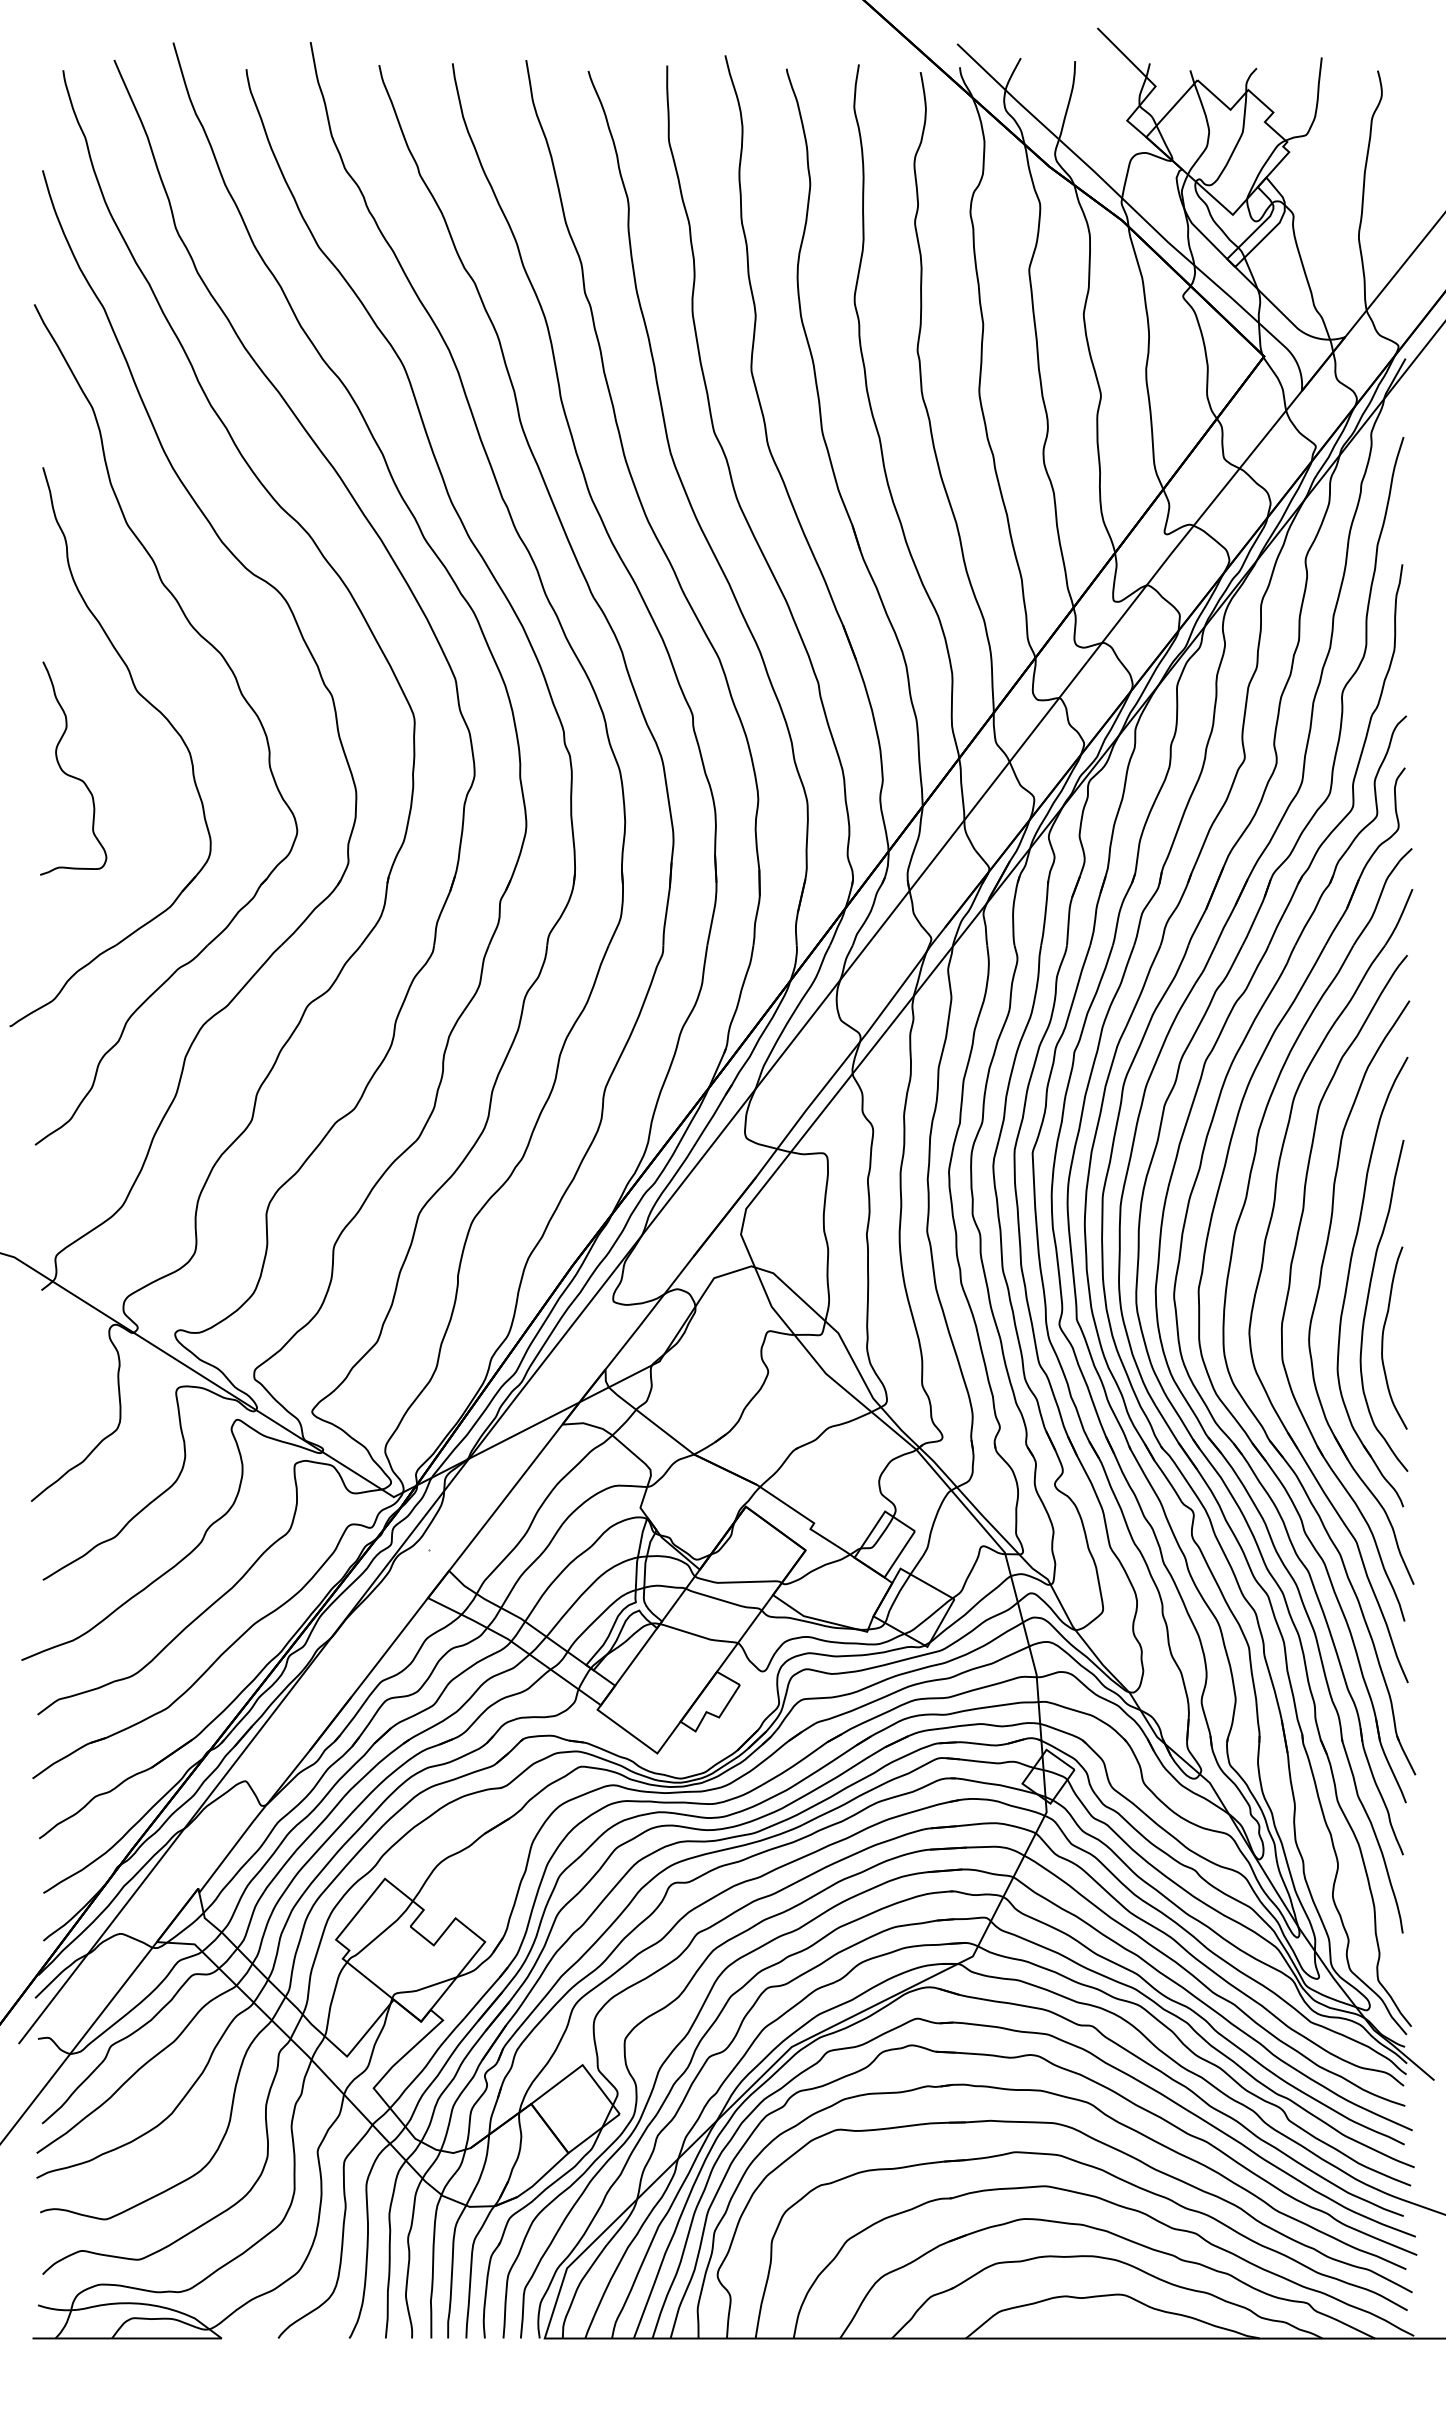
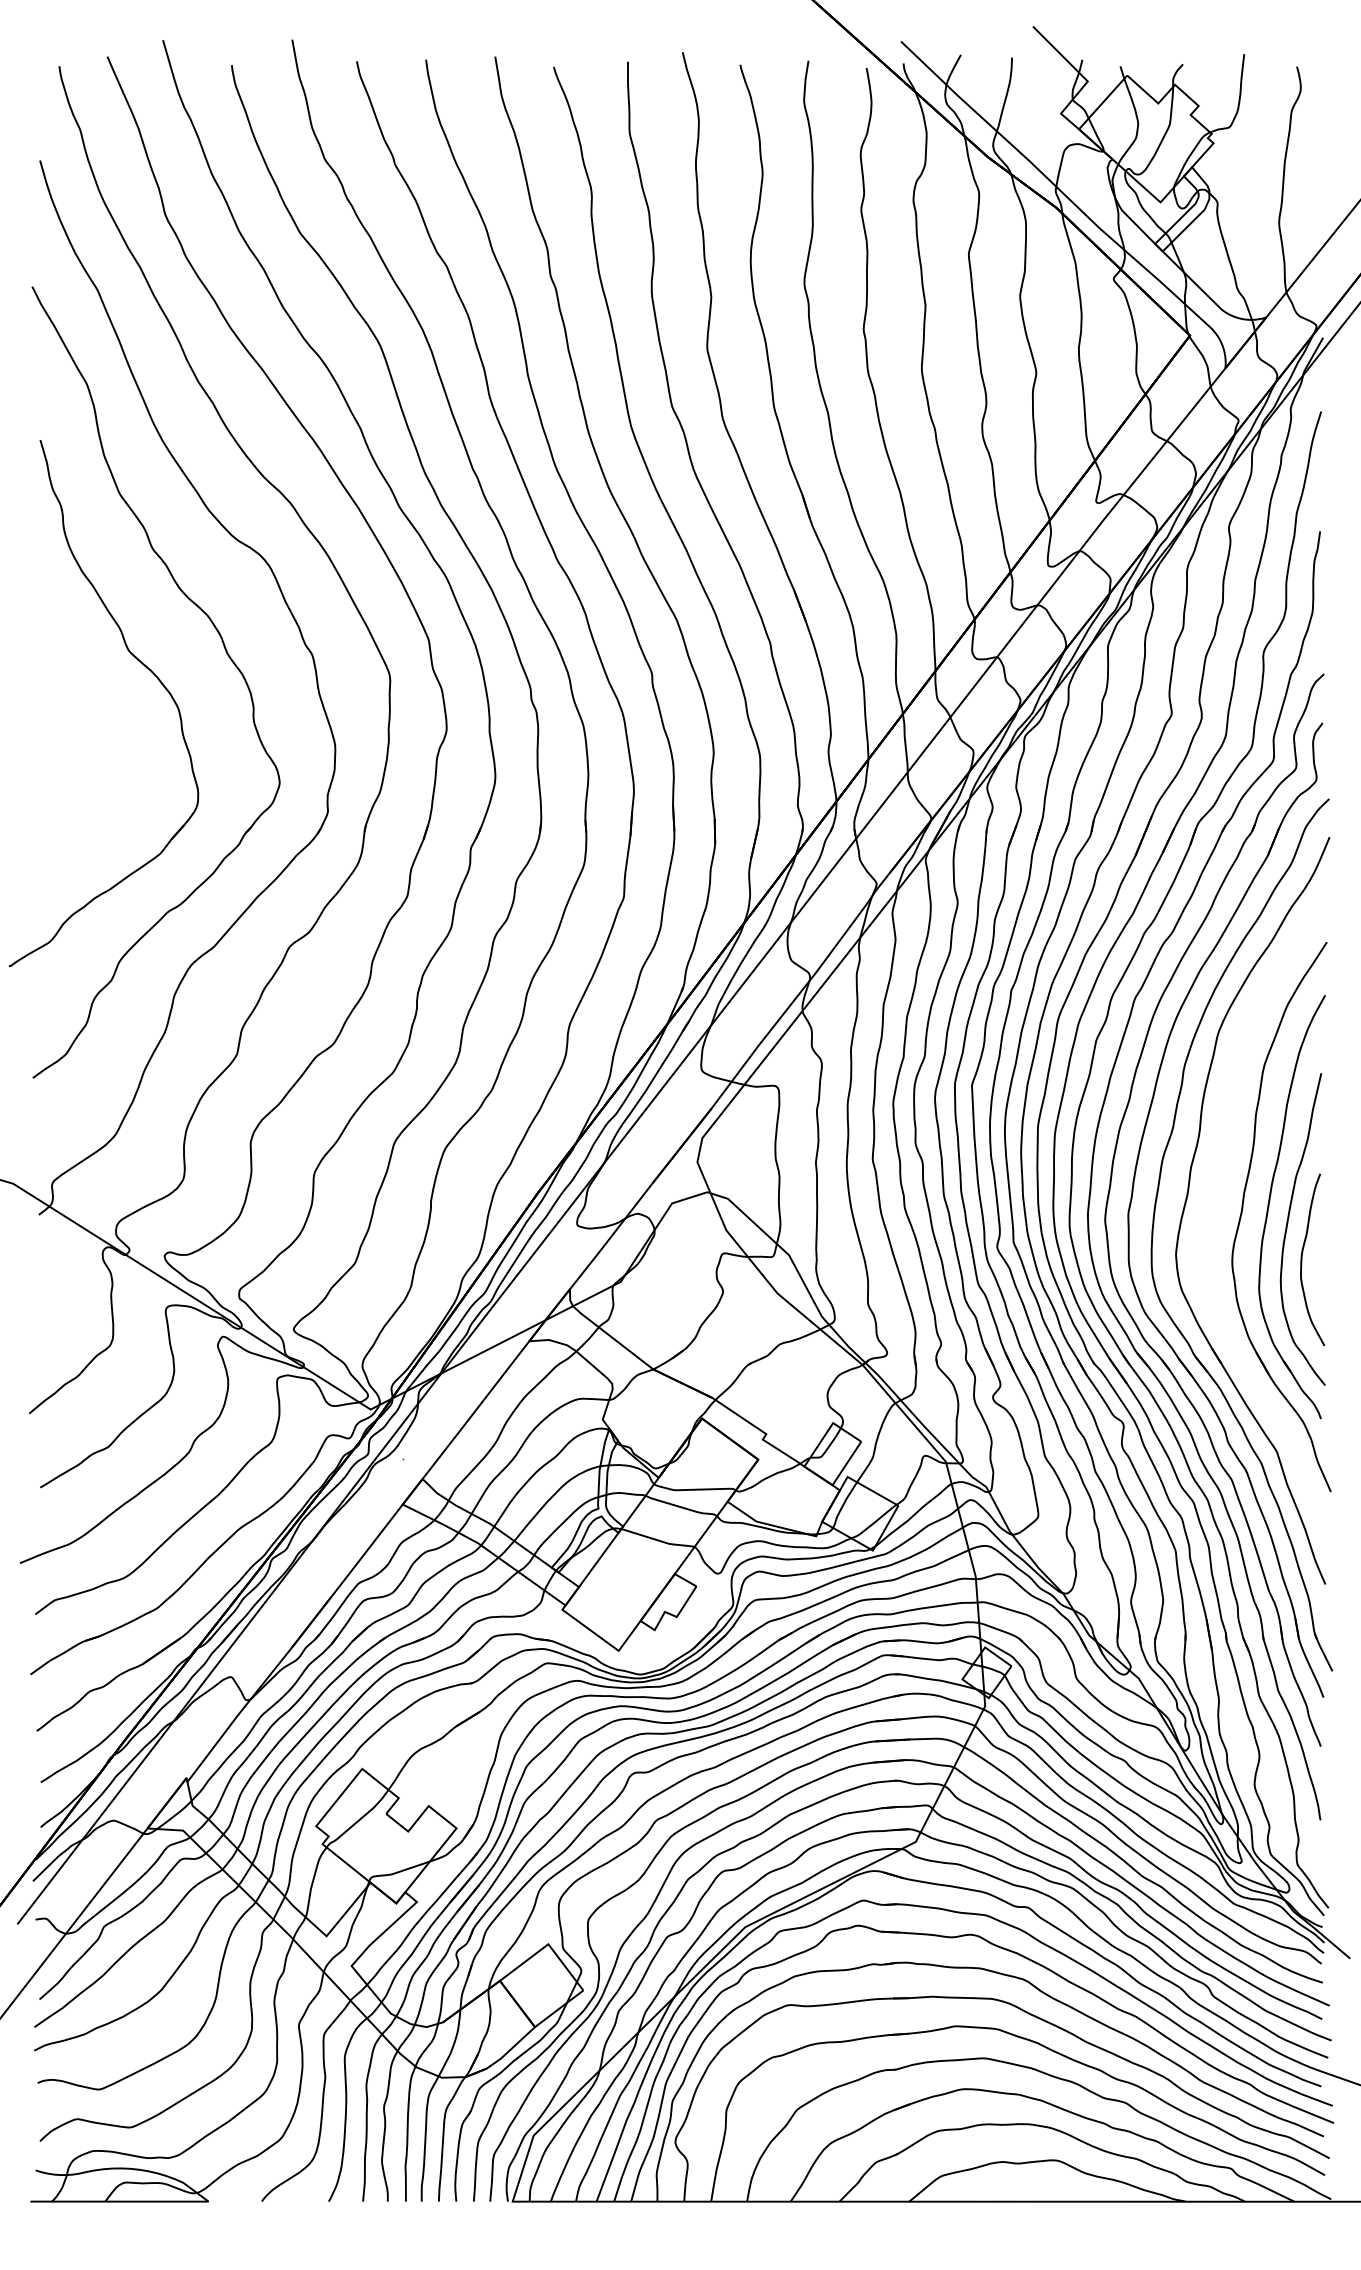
curve: (70, 774) -> (66, 729), removed
part: (1291, 1280) -> (1215, 1205), removed

